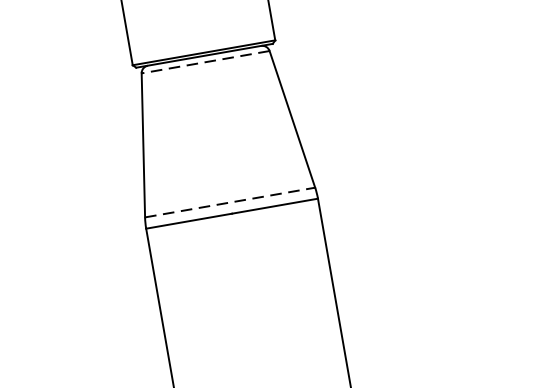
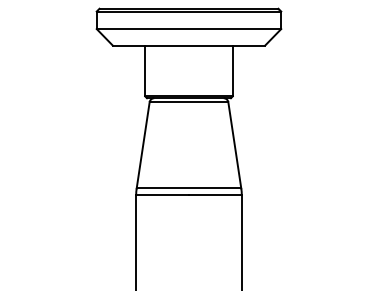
line: (204, 62) -> (188, 102), dashed -> solid
line: (230, 202) -> (189, 188), dashed -> solid

